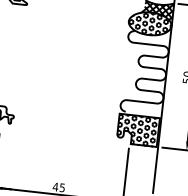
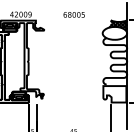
hatch: (149, 22) -> (114, 32), removed
hatch: (137, 130) -> (114, 94), removed

